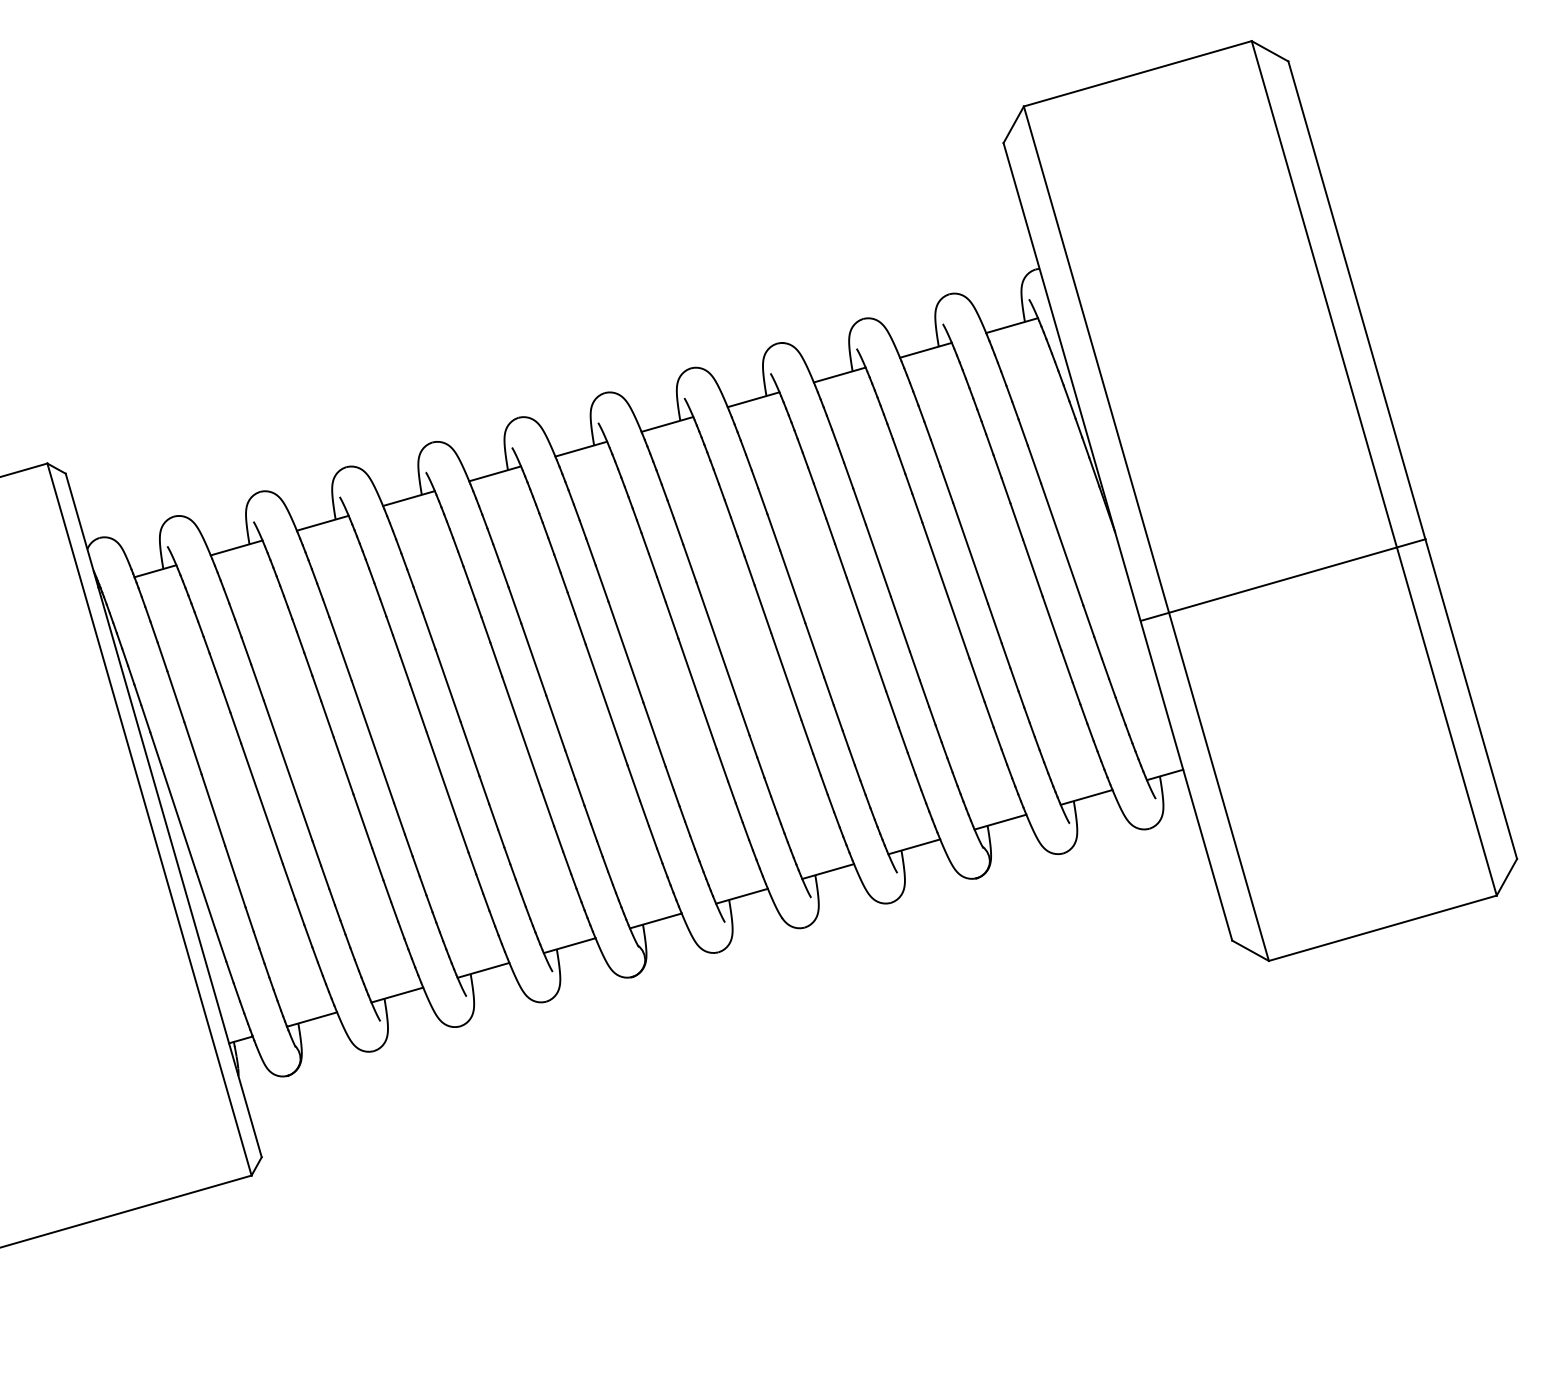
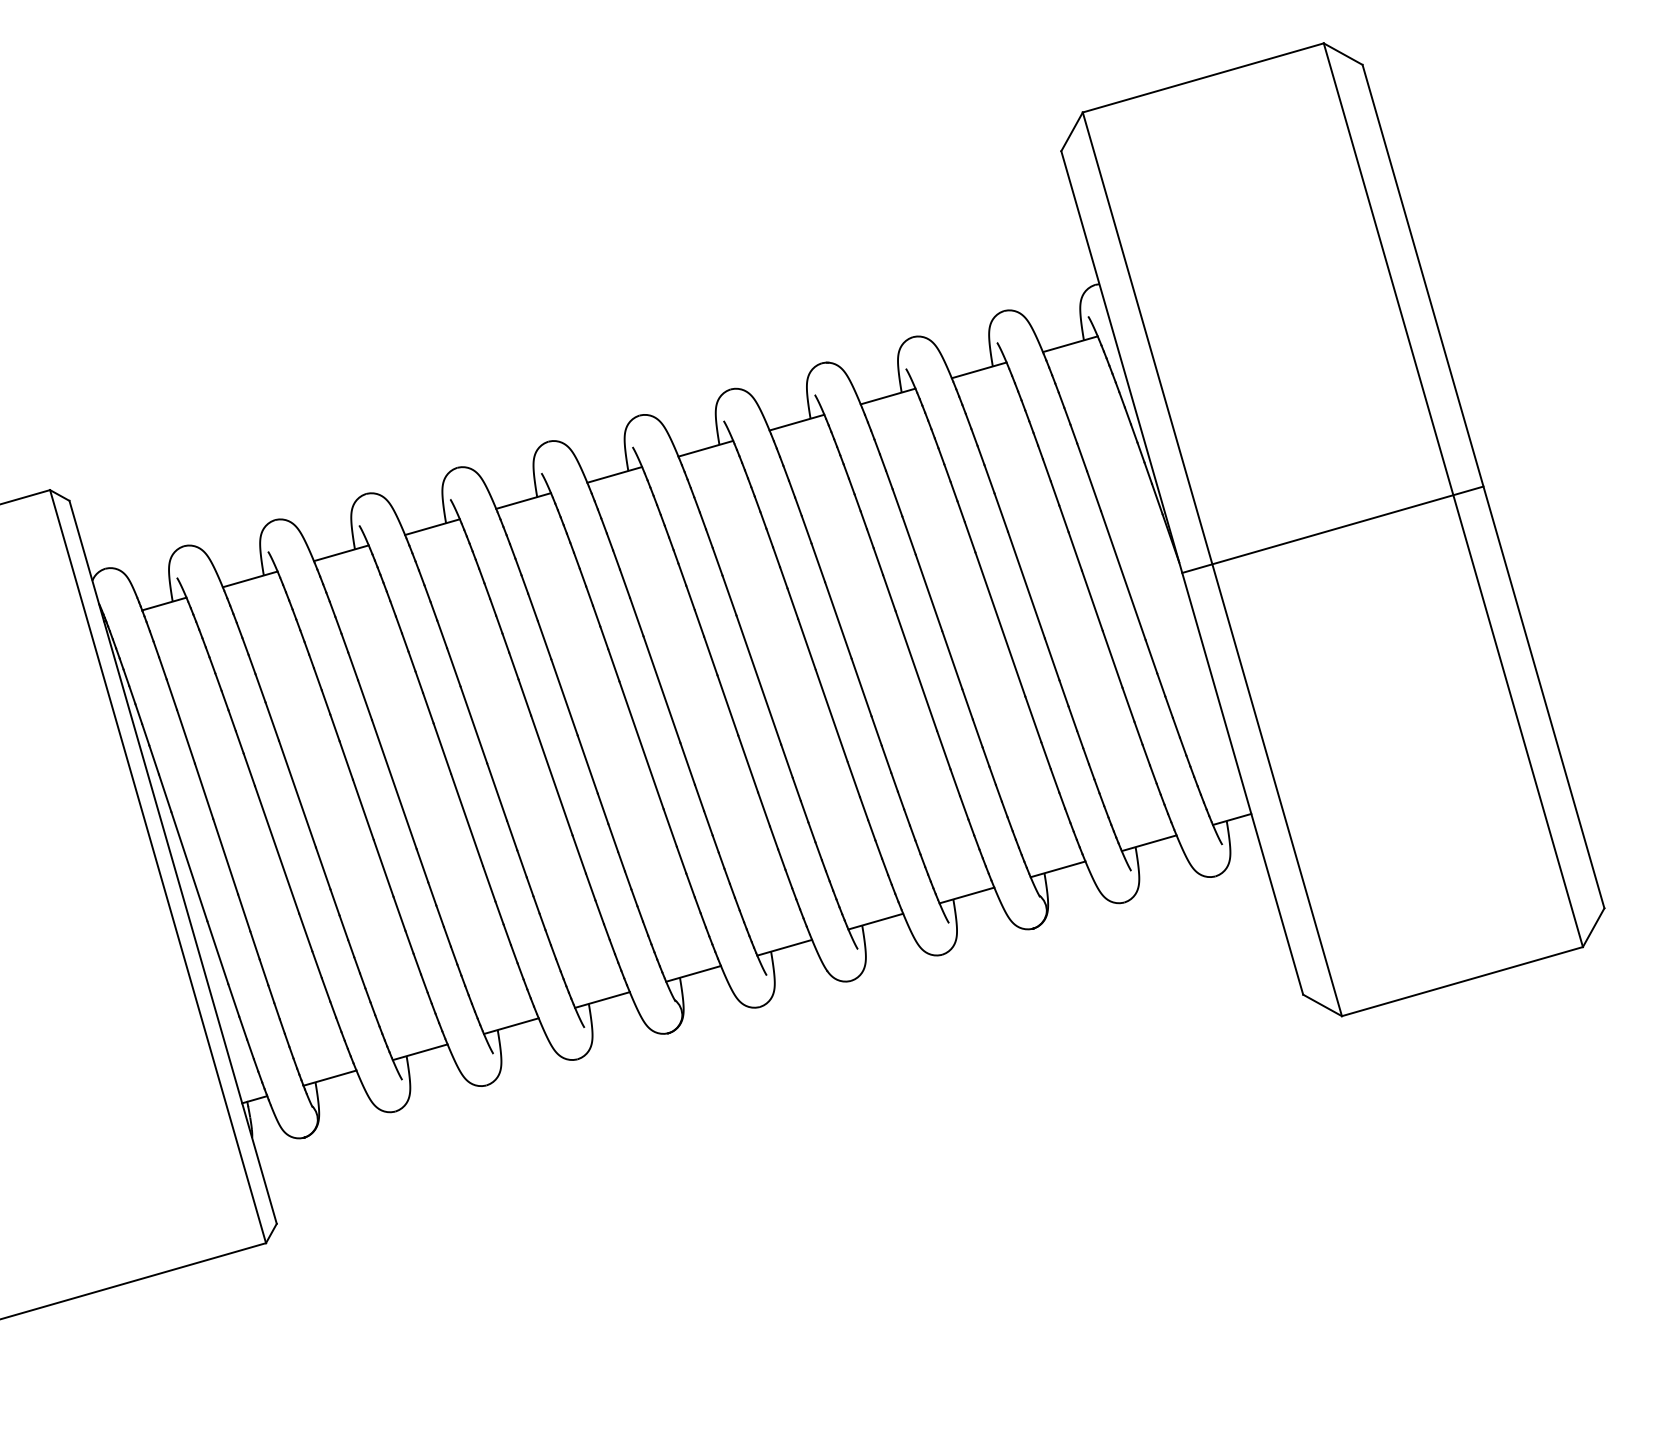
line: (1282, 579) -> (1332, 529), moved

